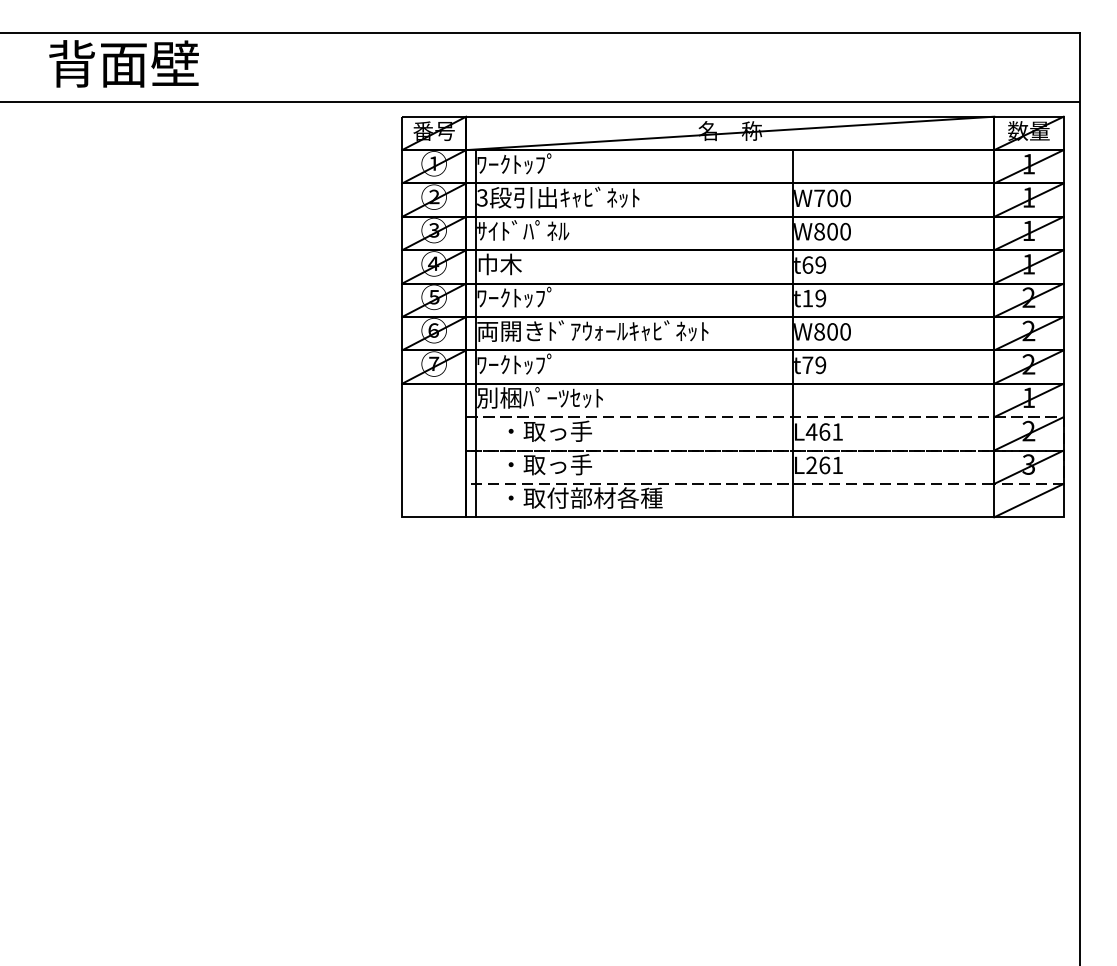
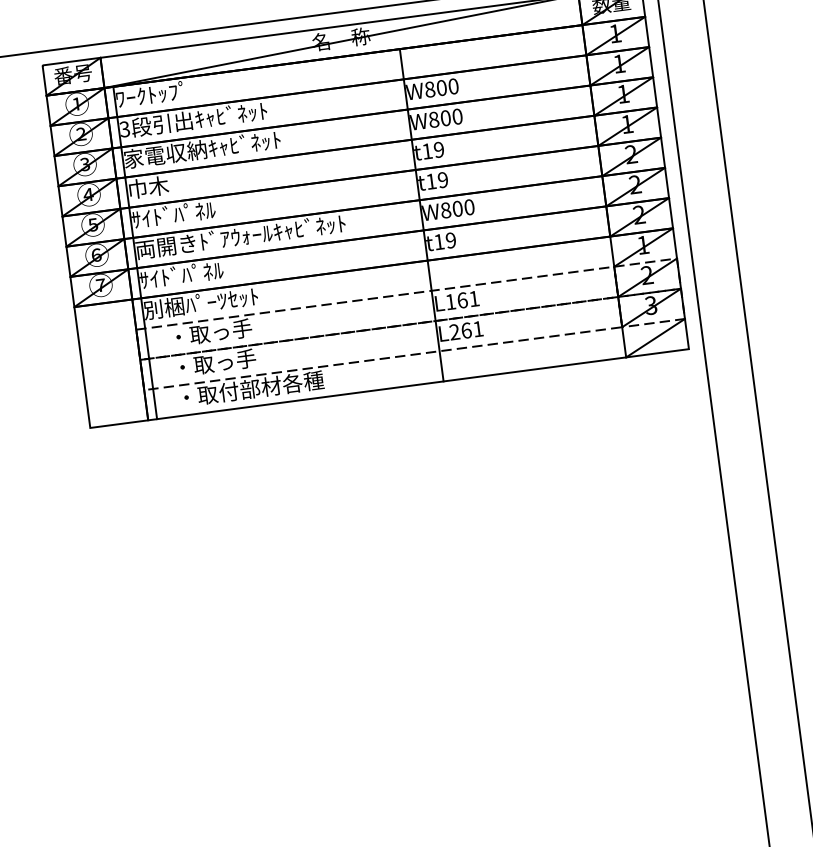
text: (819, 198) -> (429, 89), W700 -> W800
text: (563, 230) -> (202, 149), ｻｲﾄﾞﾊﾟﾈﾙ -> 家電収納ｷｬﾋﾞﾈｯﾄ
text: (807, 264) -> (426, 150), t69 -> t19
text: (523, 296) -> (173, 213), ﾜｰｸﾄｯﾌﾟ -> ｻｲﾄﾞﾊﾟﾈﾙ
text: (523, 363) -> (181, 274), ﾜｰｸﾄｯﾌﾟ -> ｻｲﾄﾞﾊﾟﾈﾙ
text: (807, 364) -> (438, 241), t79 -> t19
text: (811, 431) -> (450, 301), L461 -> L161

